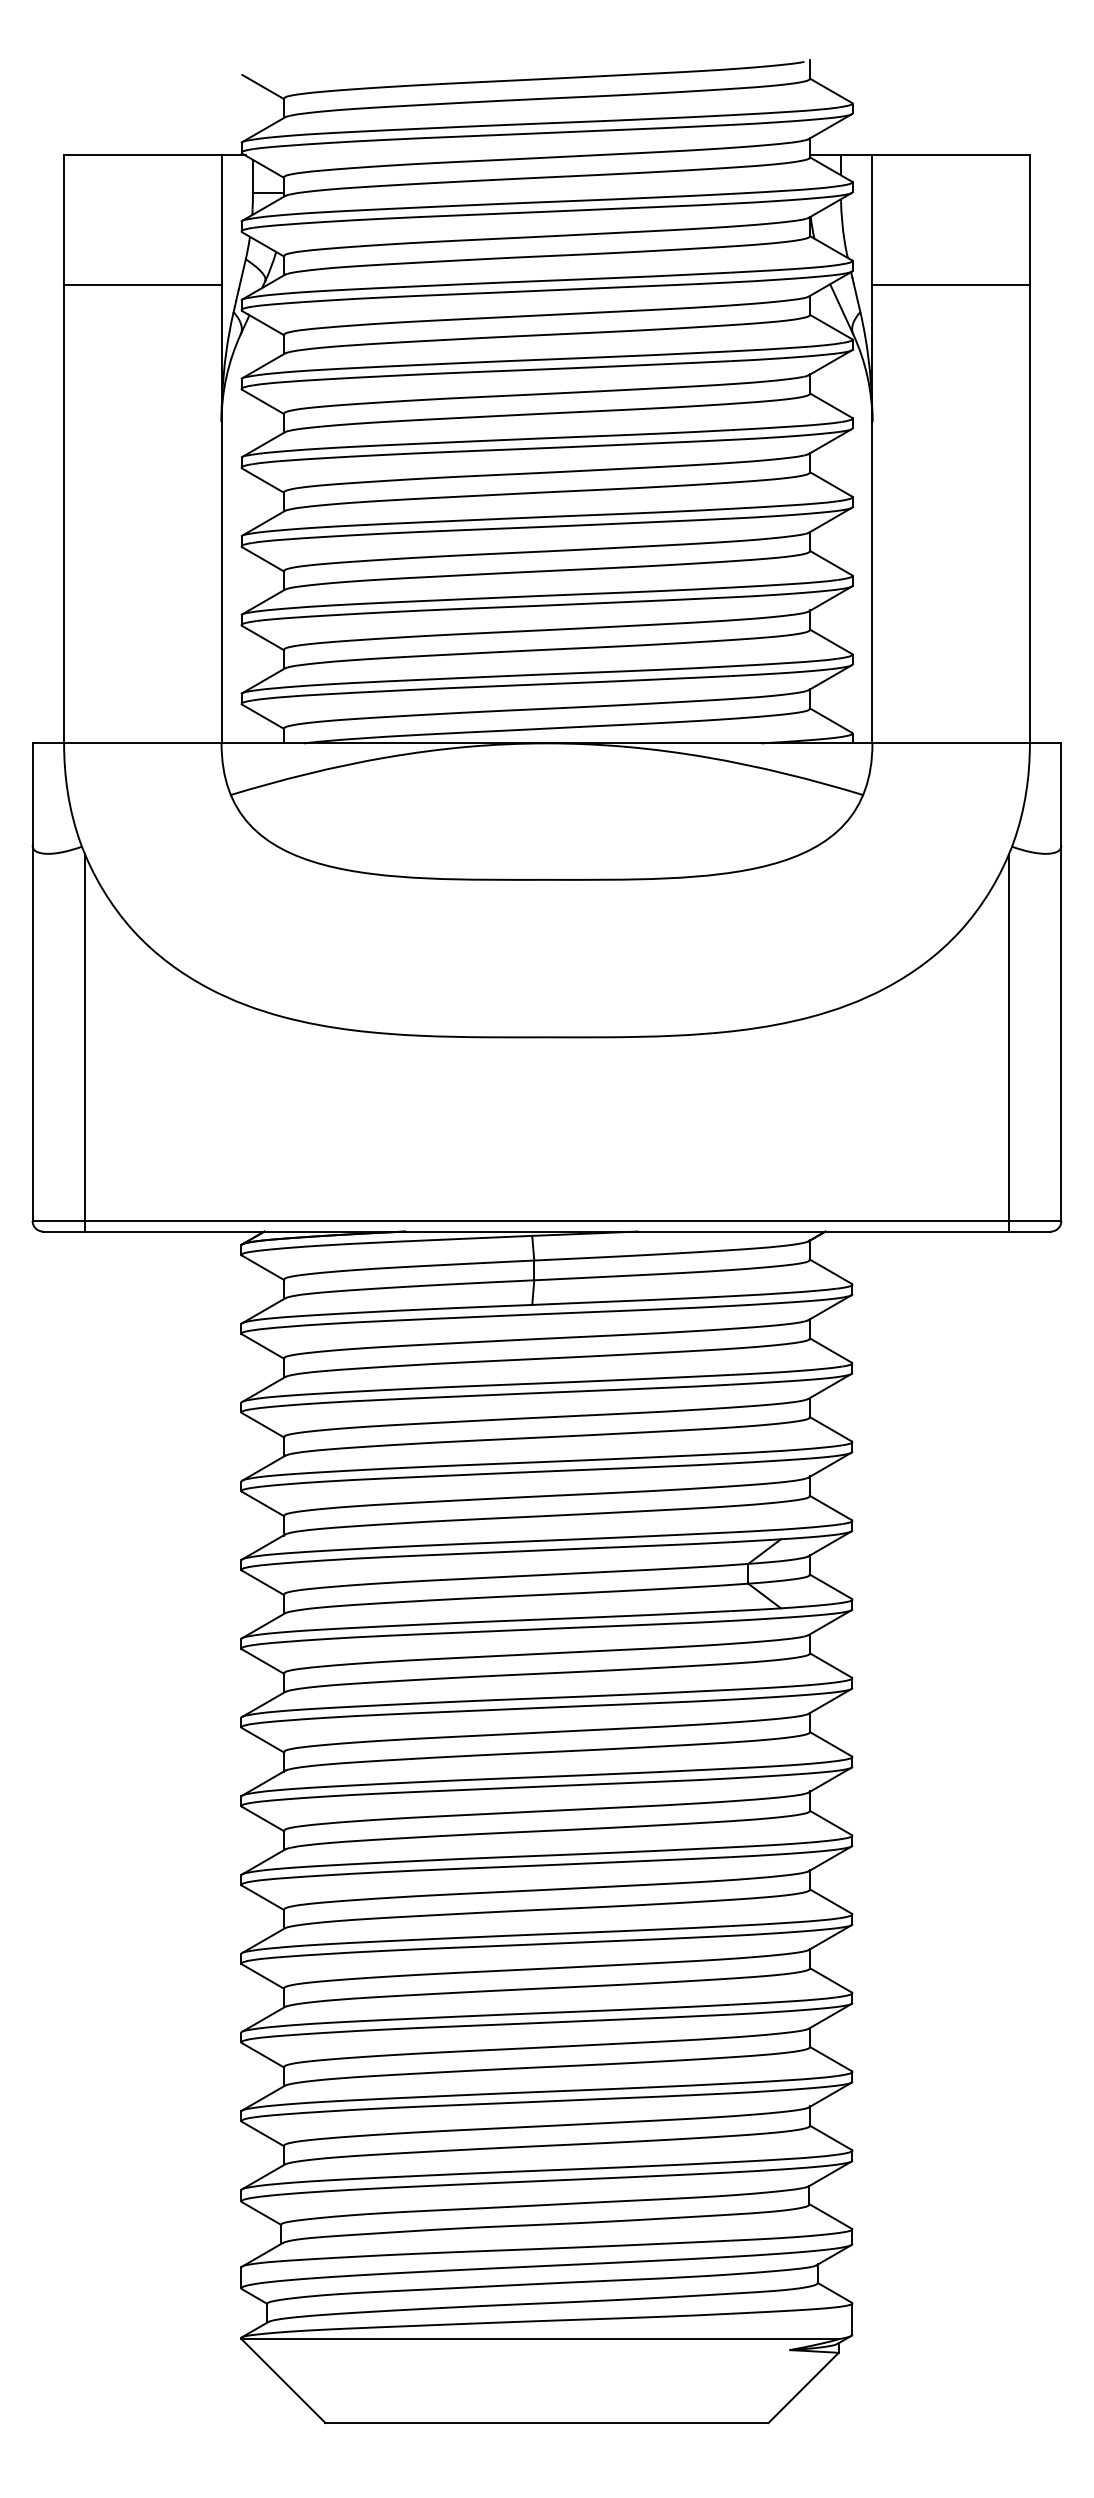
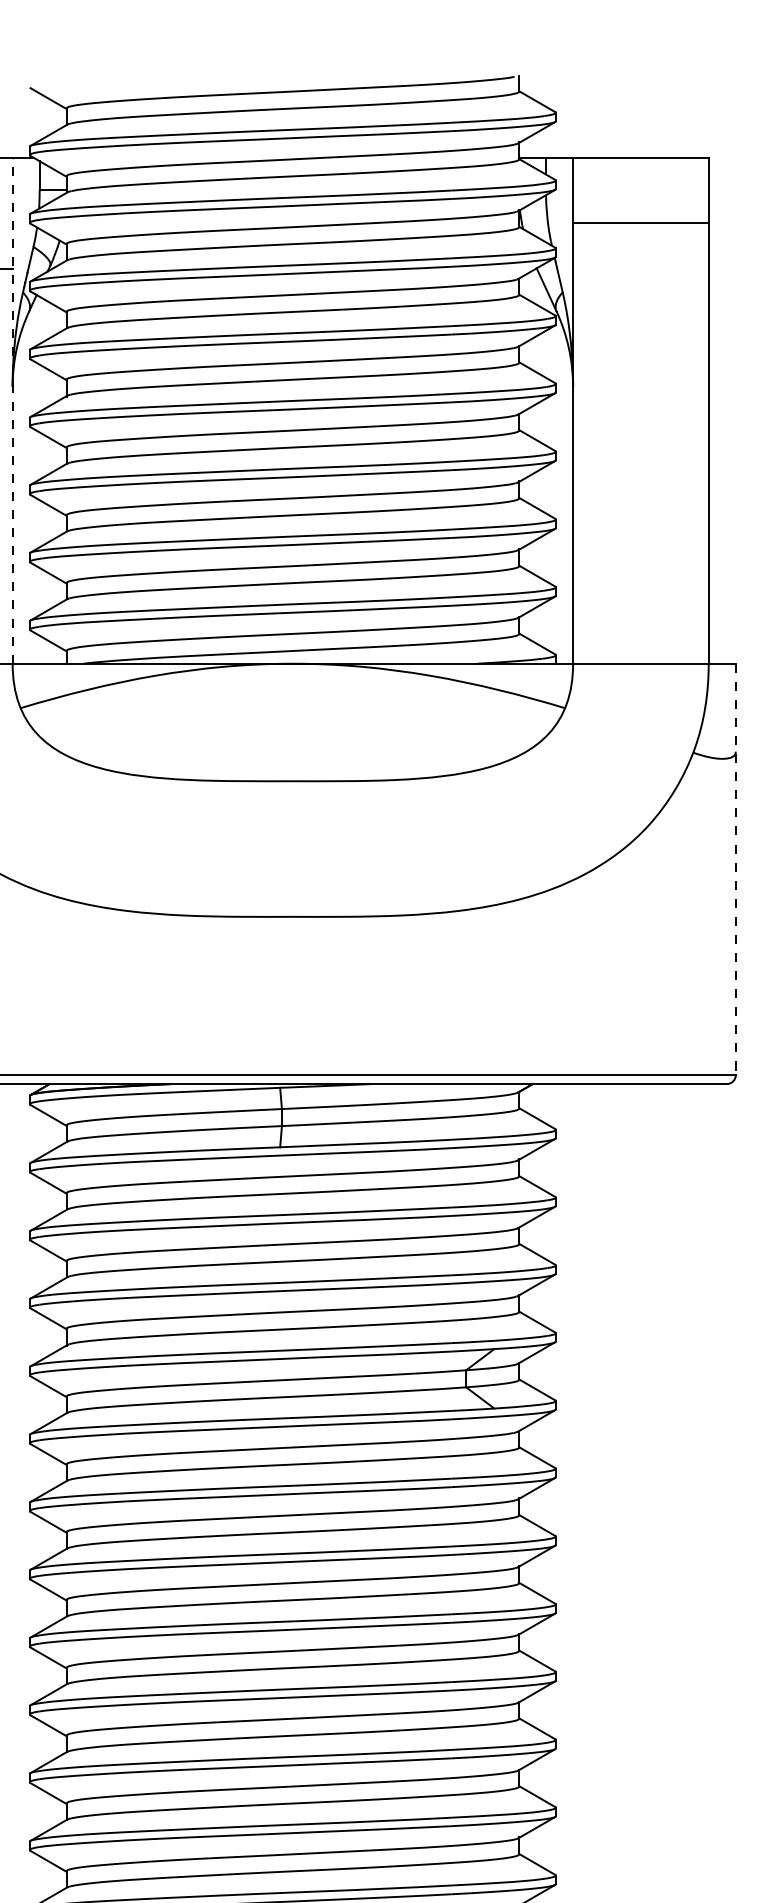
line: (950, 285) -> (640, 222), moved
line: (221, 449) -> (12, 410), solid -> dashed
line: (1061, 982) -> (735, 869), solid -> dashed
line: (1008, 1042) -> (690, 921), removed

